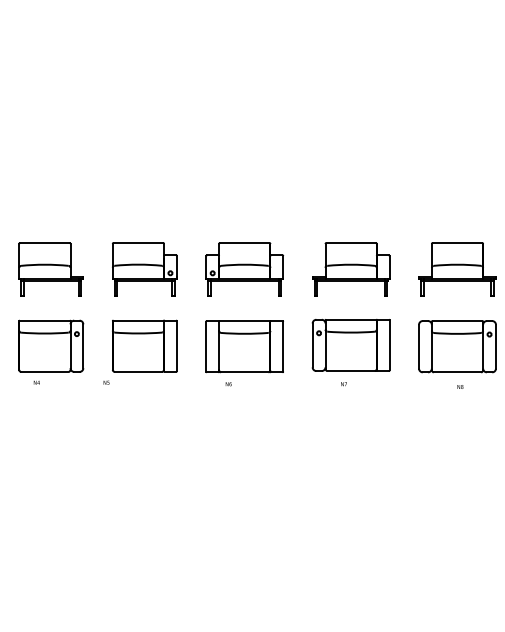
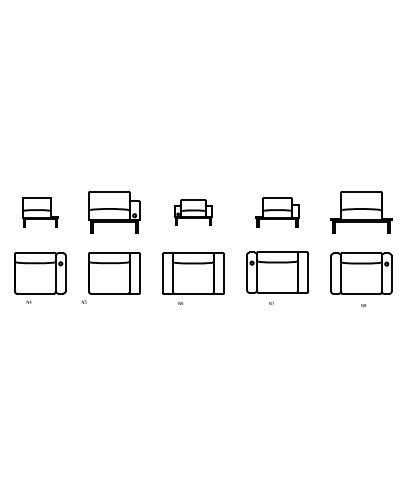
part: (51, 269) -> (40, 212), size x0.7
part: (244, 269) -> (193, 212), size x0.6
part: (351, 269) -> (277, 212), size x0.7

